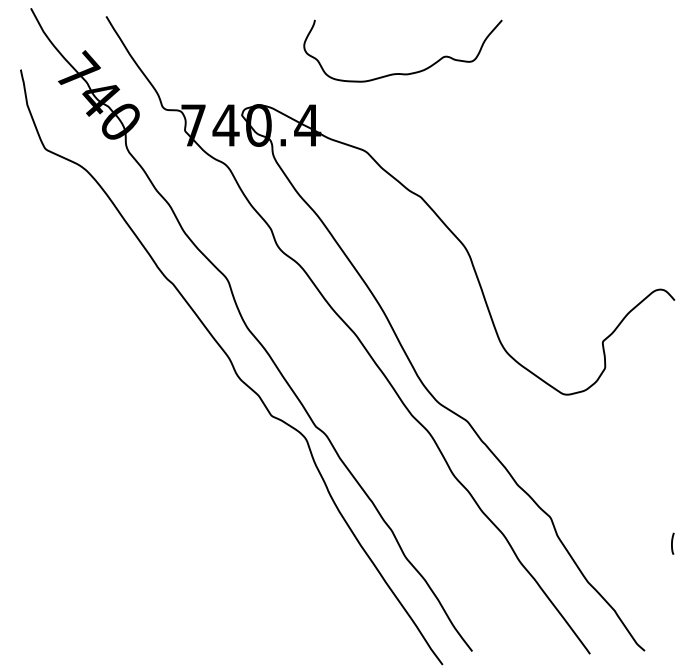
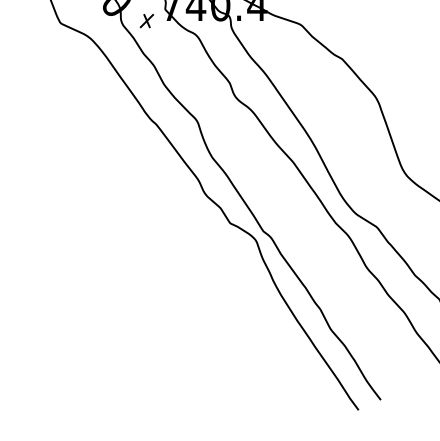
part: (160, 146) -> (146, 21), added

